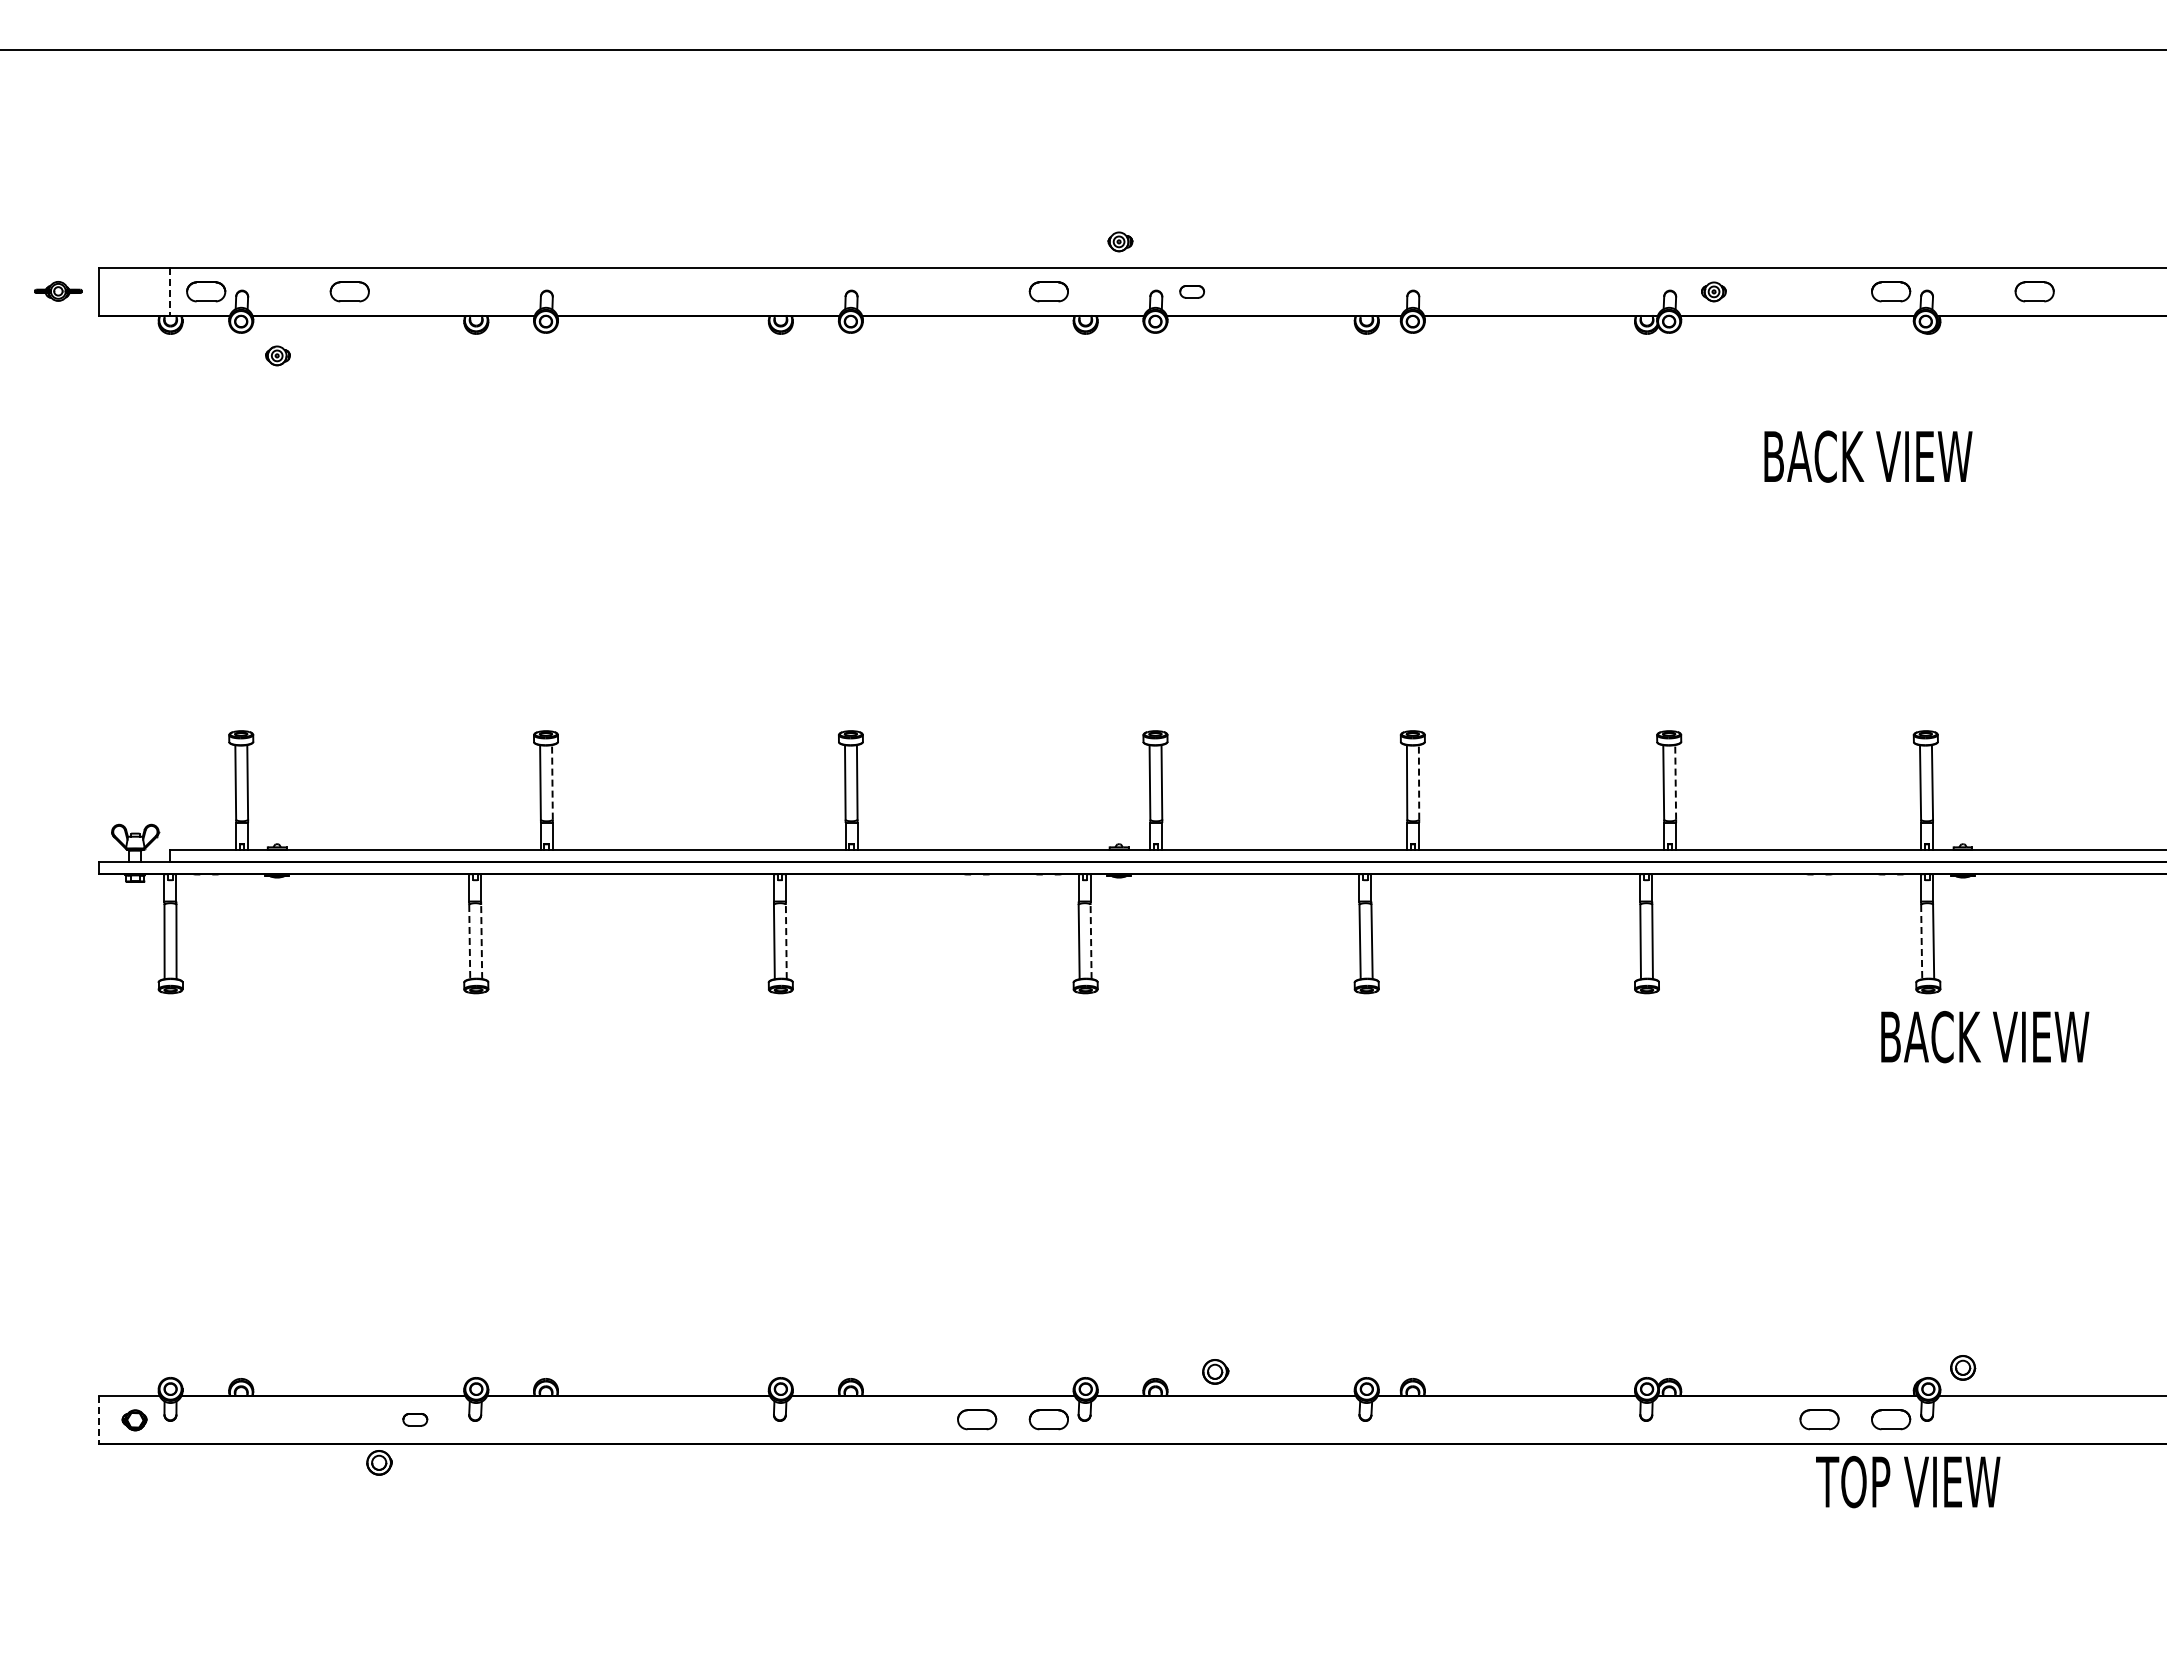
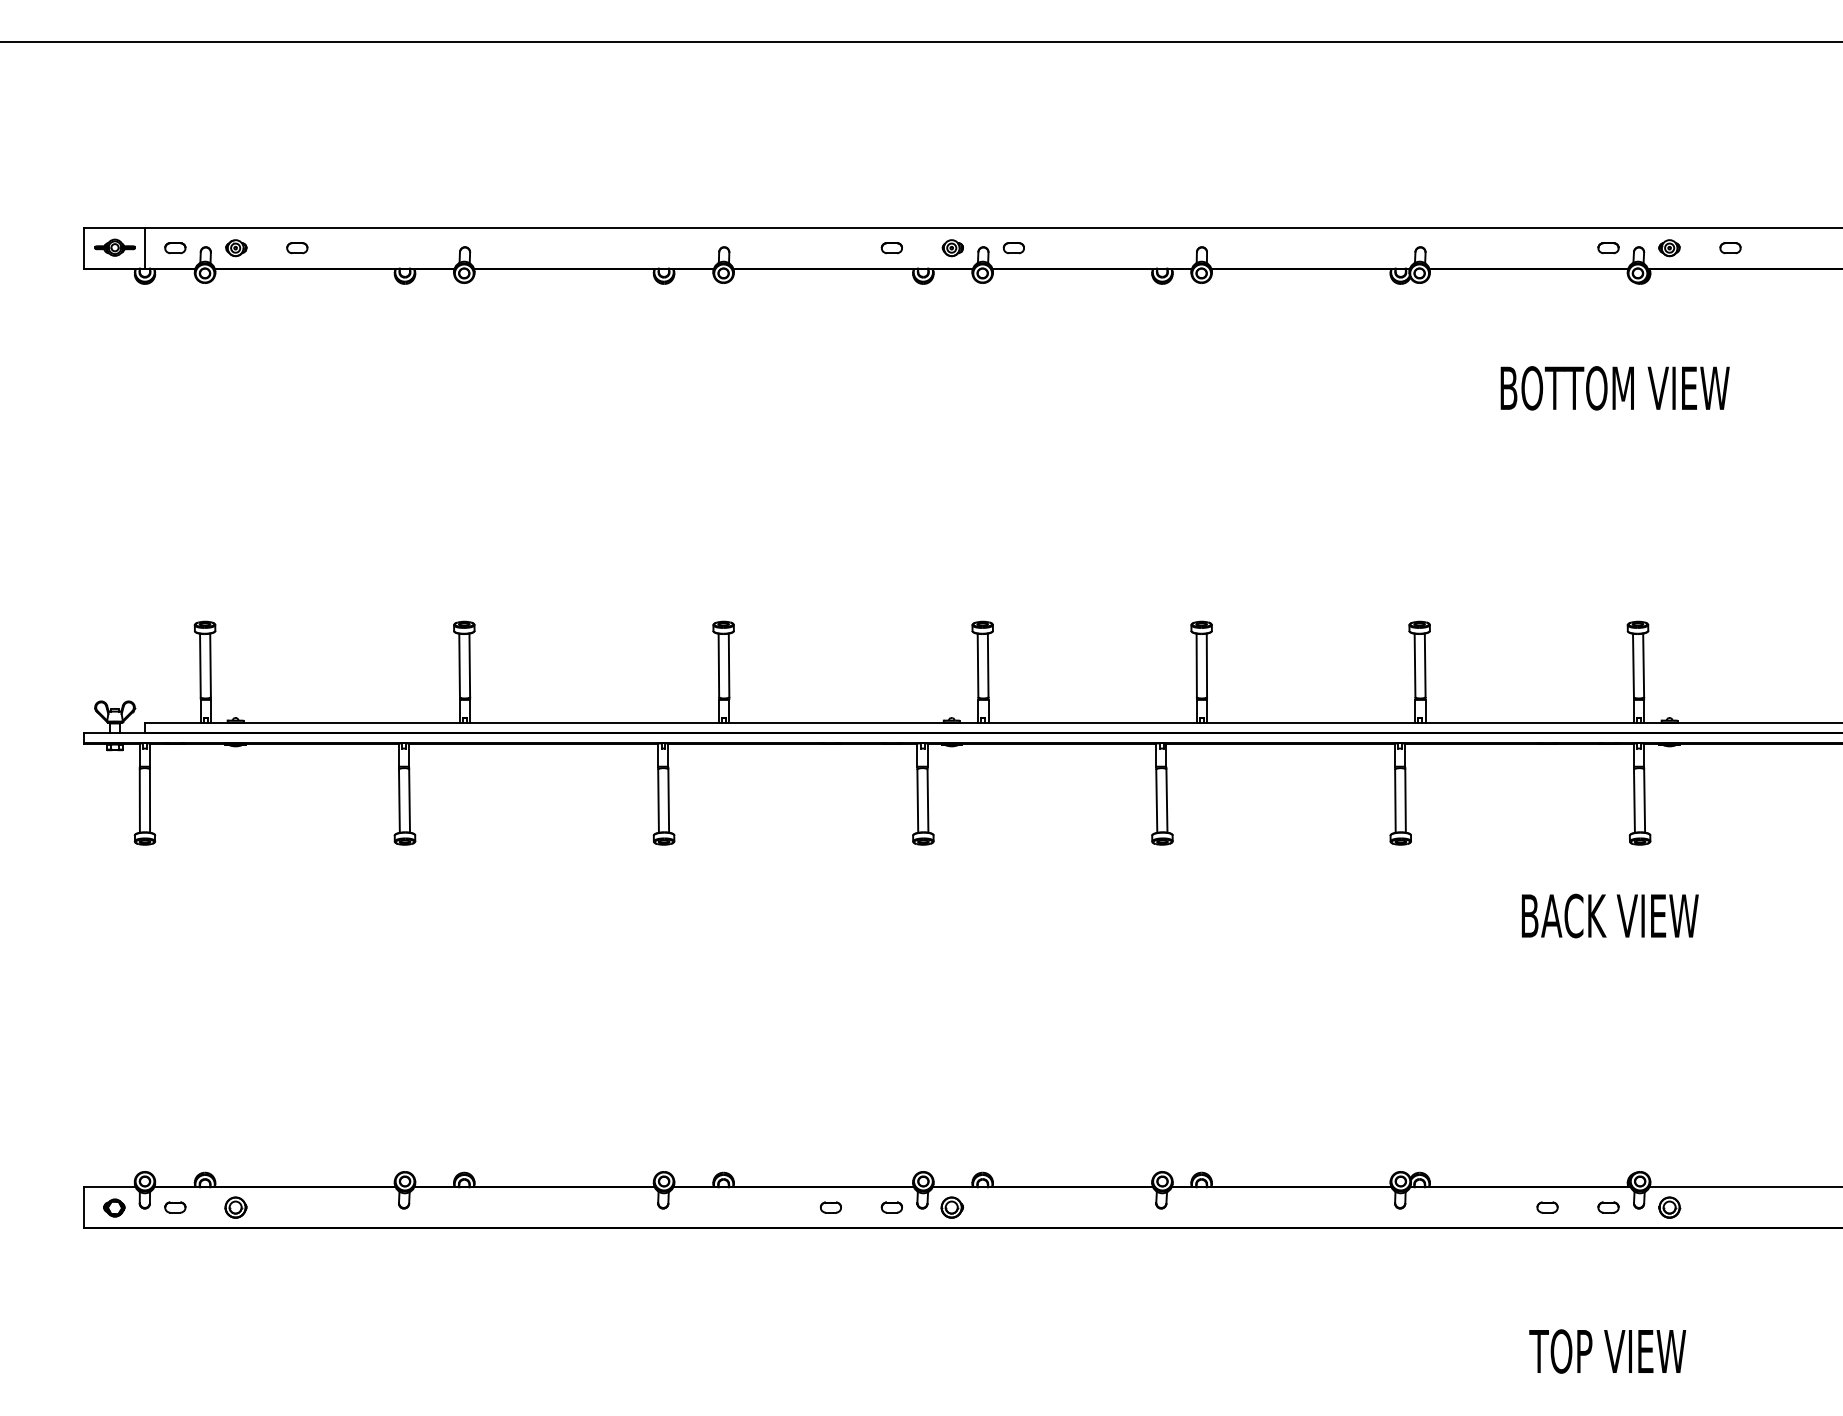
part: (1120, 241) -> (952, 247), moved
part: (58, 291) -> (115, 247), moved
line: (170, 291) -> (144, 247), dashed -> solid
part: (206, 291) -> (175, 247), size x0.62
part: (349, 291) -> (297, 247), size x0.62
part: (1048, 291) -> (891, 247), size x0.62
part: (1713, 291) -> (1669, 247), moved
part: (1891, 291) -> (1608, 247), size x0.62
part: (2034, 291) -> (1730, 247), size x0.62
part: (277, 355) -> (235, 247), moved
text: (1910, 456) -> (1624, 388), BACK VIEW -> BOTTOM VIEW
line: (552, 781) -> (469, 664), dashed -> solid
line: (1419, 781) -> (1207, 664), dashed -> solid
line: (1675, 781) -> (1425, 664), dashed -> solid
line: (481, 941) -> (409, 800), dashed -> solid
line: (786, 941) -> (668, 800), dashed -> solid
line: (1091, 941) -> (928, 800), dashed -> solid
line: (469, 942) -> (399, 801), dashed -> solid
line: (1921, 942) -> (1634, 801), dashed -> solid
text: (1985, 1037) -> (1610, 916), moved
part: (1963, 1367) -> (1670, 1207), moved
part: (1215, 1371) -> (952, 1207), moved
line: (98, 1419) -> (83, 1207), dashed -> solid
part: (415, 1419) -> (175, 1207), moved
part: (976, 1419) -> (830, 1207), size x0.62
part: (1048, 1419) -> (891, 1207), size x0.62
part: (1819, 1419) -> (1547, 1207), size x0.62
part: (1891, 1419) -> (1608, 1207), size x0.62
part: (379, 1462) -> (235, 1207), moved
text: (1908, 1482) -> (1607, 1351), moved

